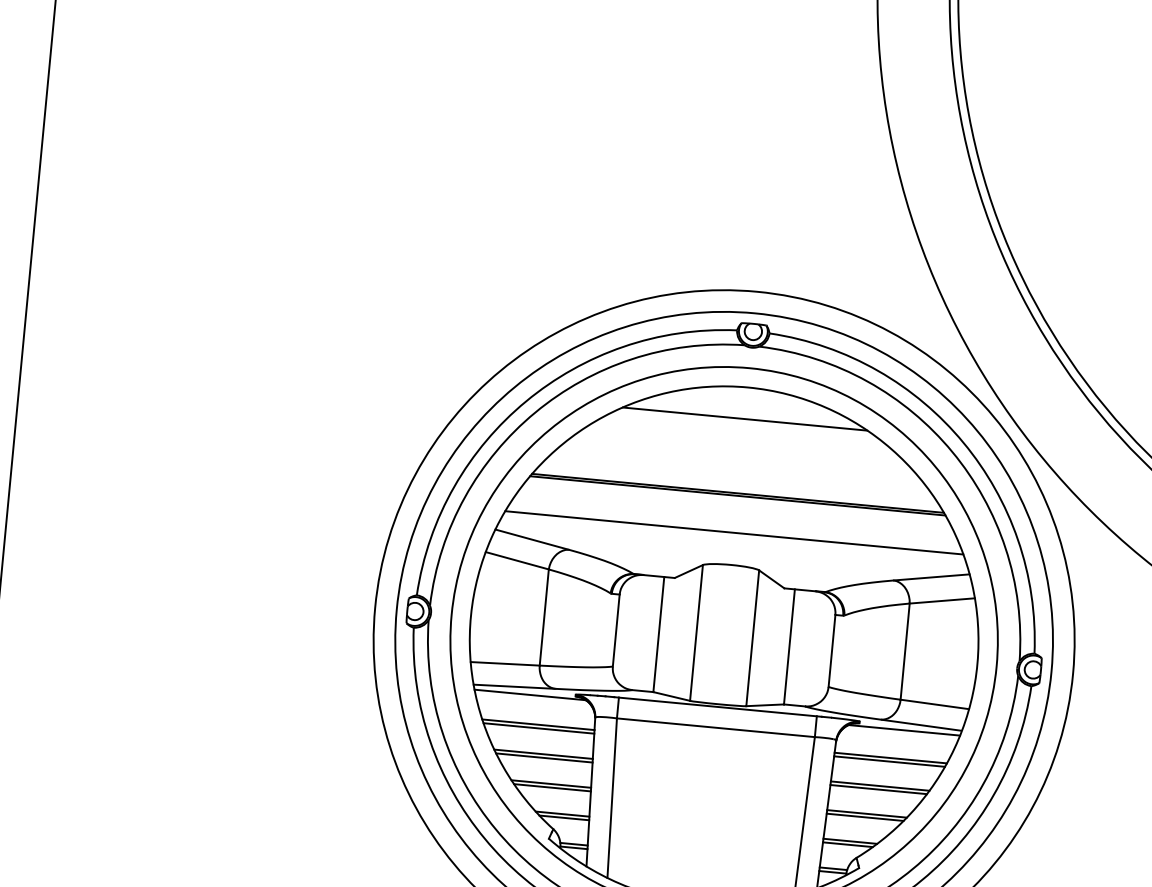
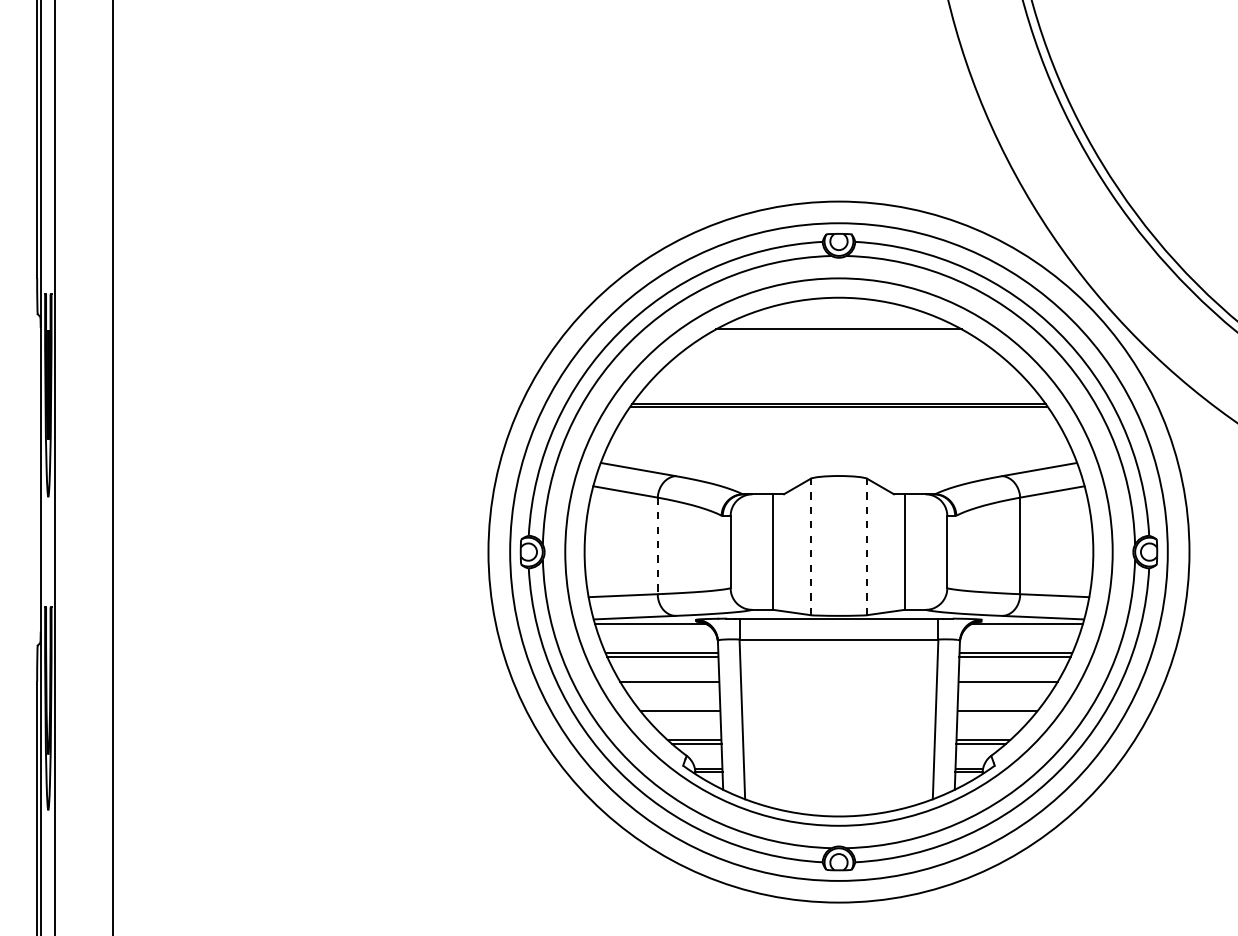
line: (733, 532) -> (838, 443), removed
line: (543, 618) -> (657, 546), solid -> dashed
line: (696, 632) -> (810, 546), solid -> dashed
line: (753, 637) -> (867, 546), solid -> dashed
line: (543, 757) -> (670, 685), removed
line: (552, 787) -> (681, 714), removed
line: (878, 789) -> (1006, 685), removed
line: (864, 817) -> (995, 714), removed

